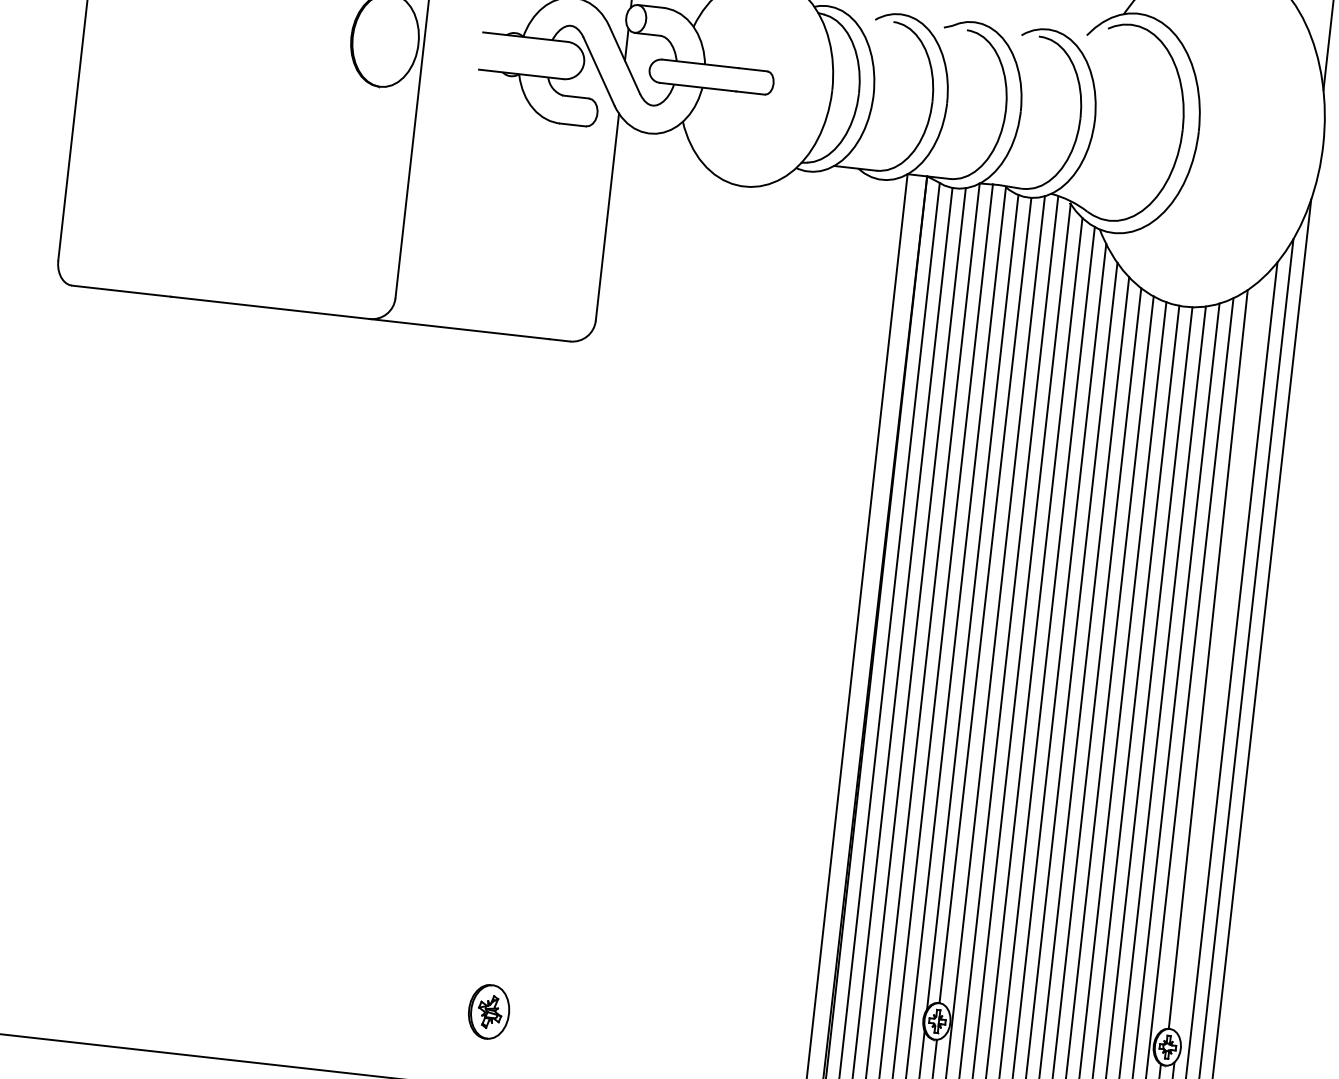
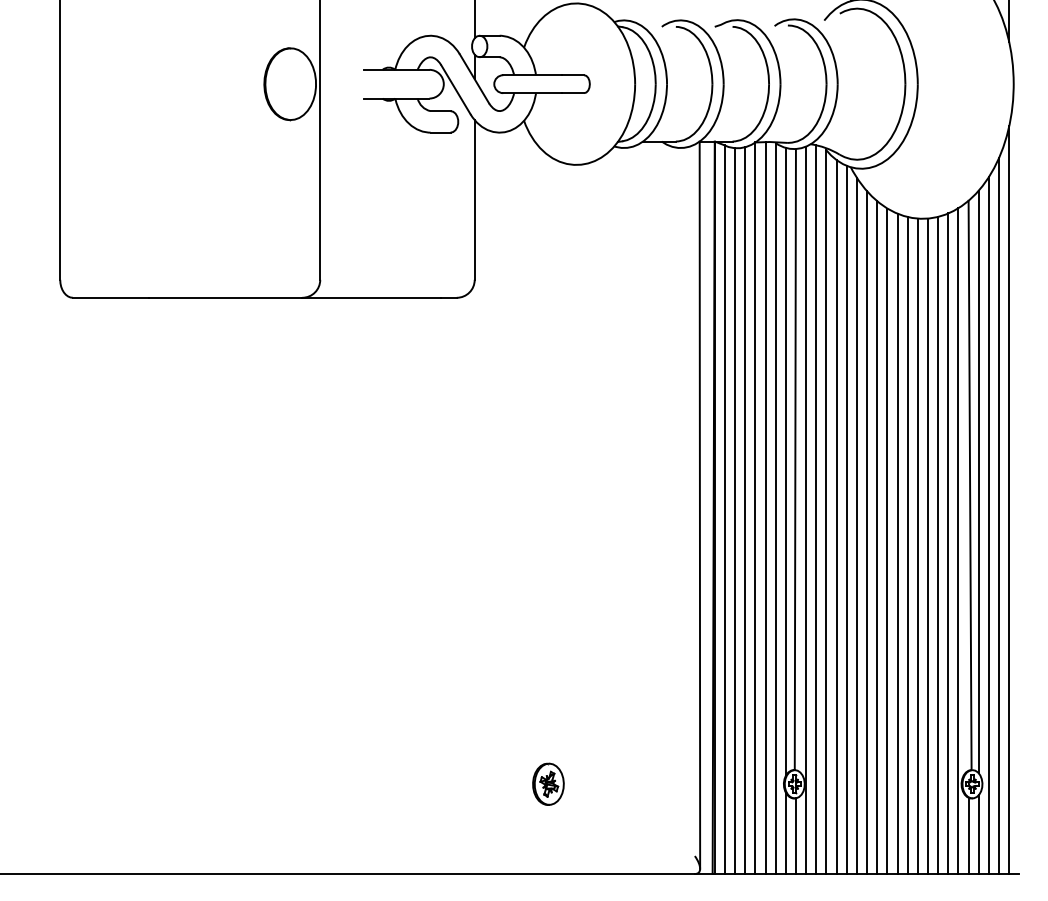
line: (1219, 655) -> (978, 481), added
part: (489, 1010) -> (548, 783), moved

